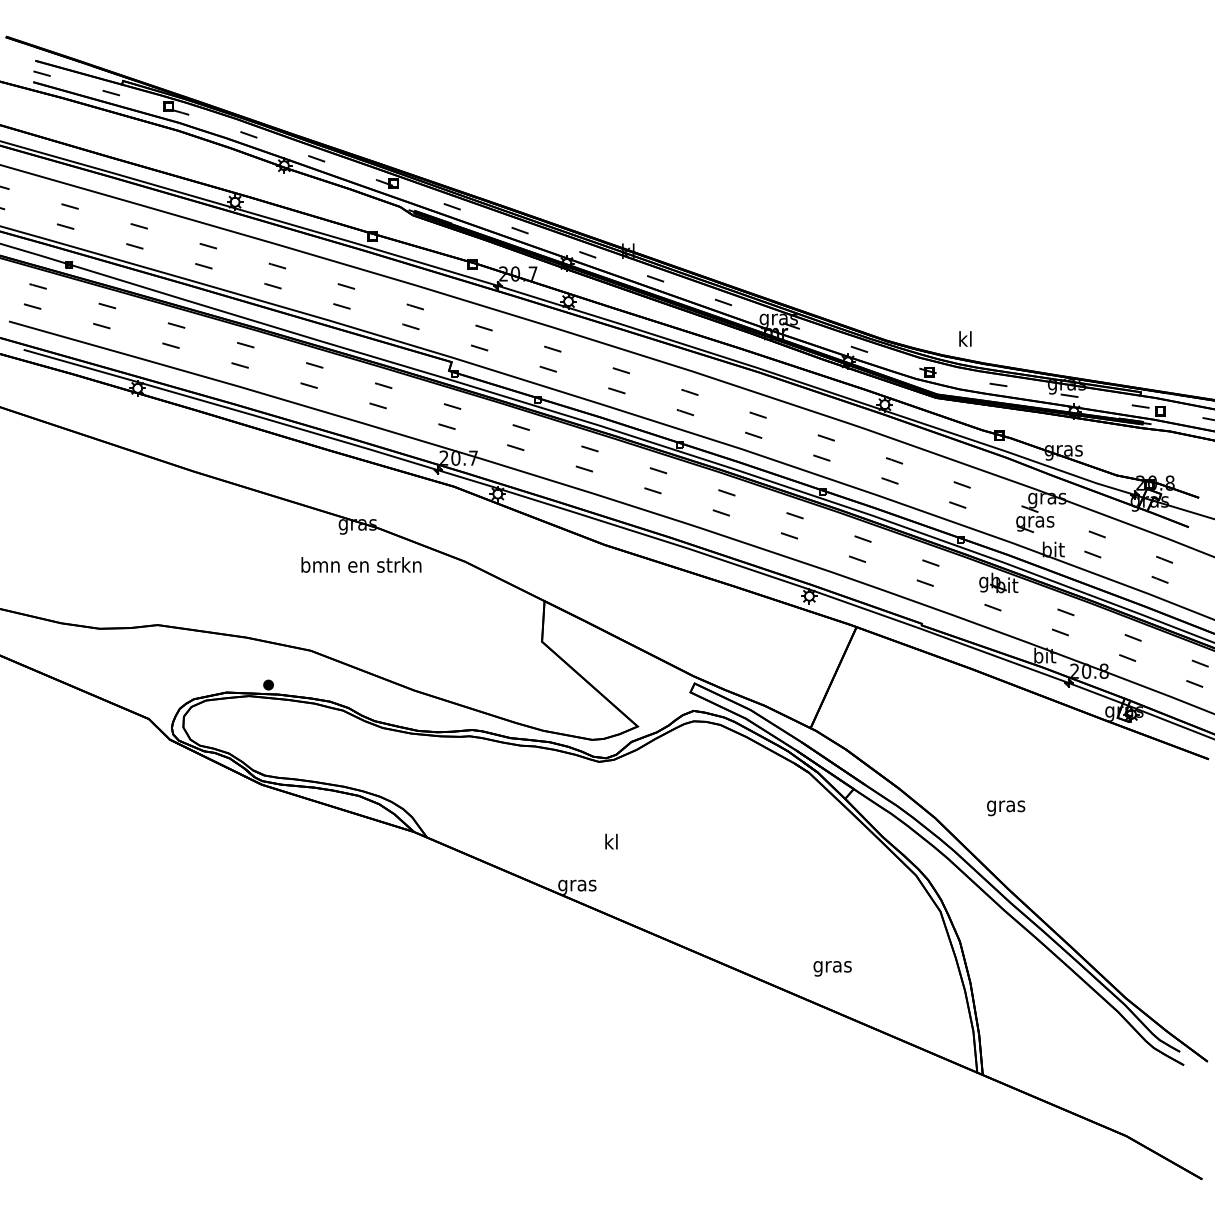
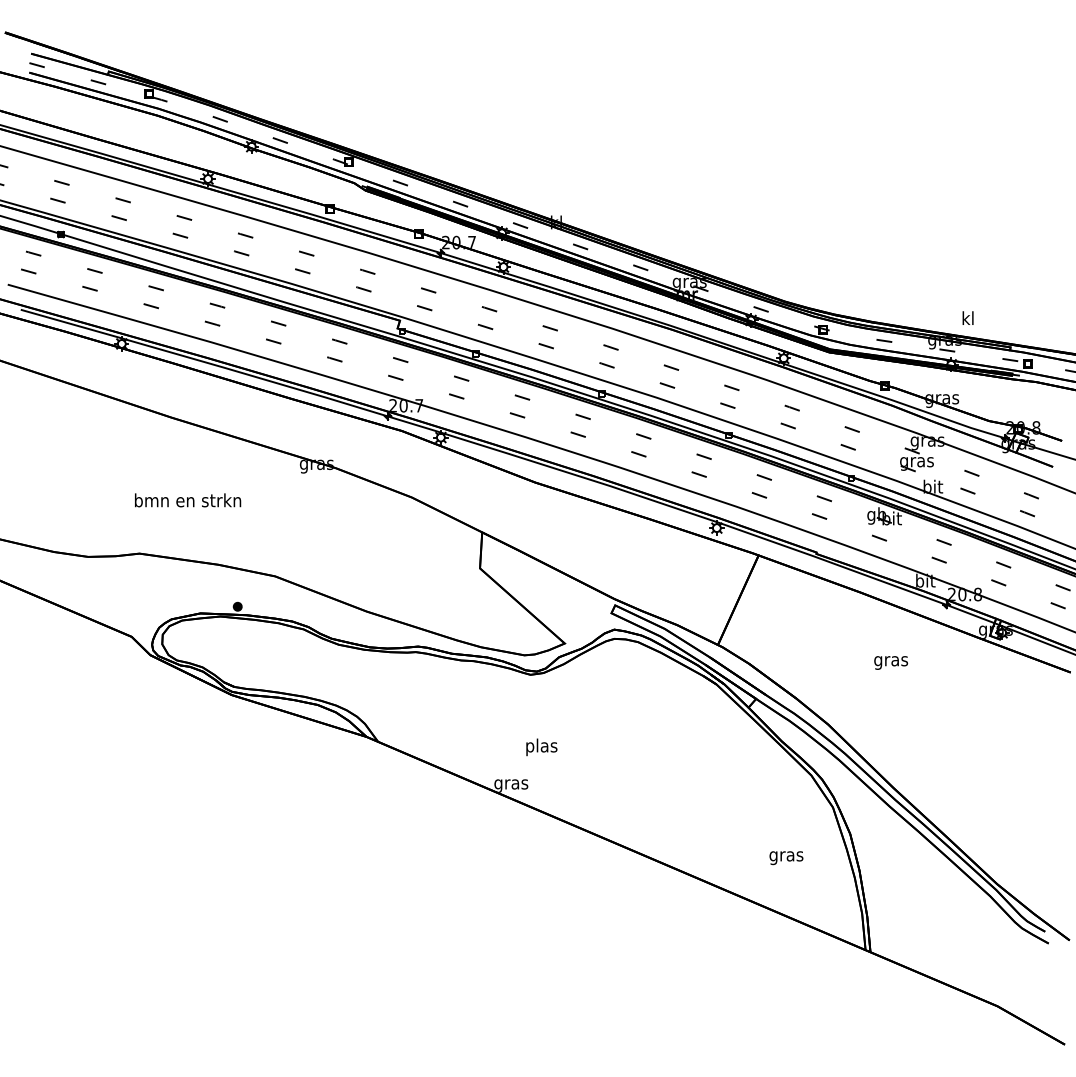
text: (964, 338) -> (967, 317), moved
text: (361, 565) -> (188, 500), moved
text: (1006, 807) -> (891, 662), moved
text: (611, 843) -> (541, 747), kl -> plas
text: (832, 969) -> (786, 858), moved

